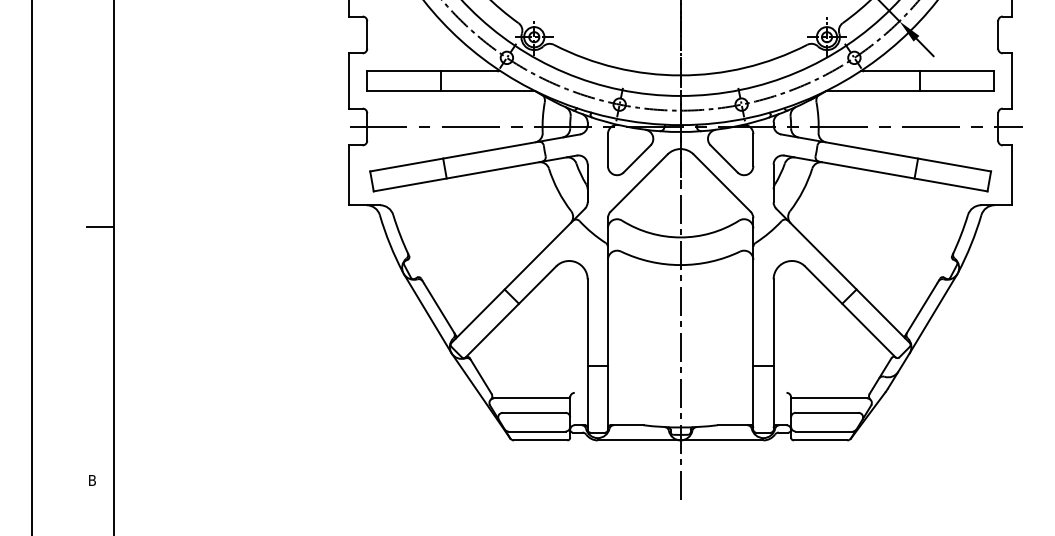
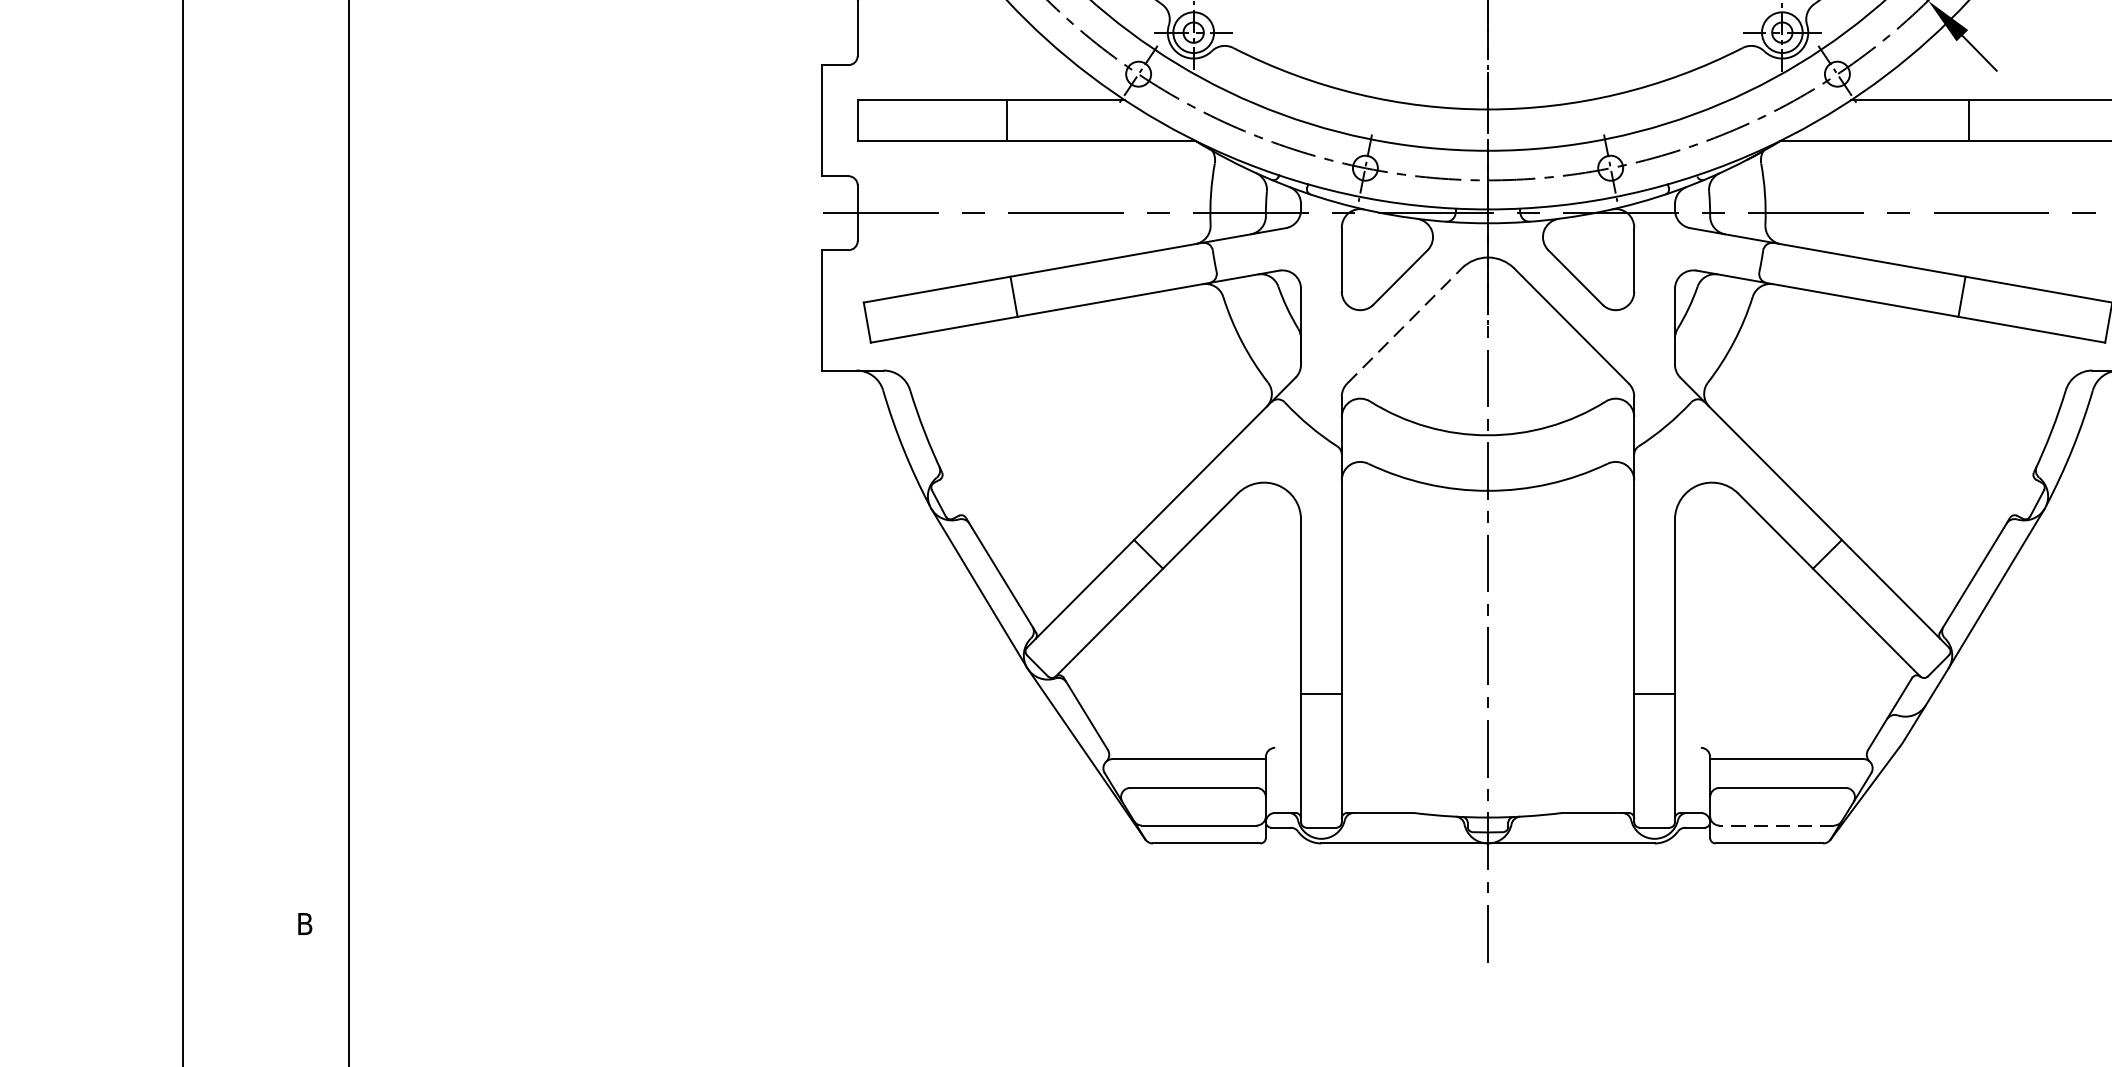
line: (639, 182) -> (1405, 324), solid -> dashed
line: (99, 226) -> (319, 413), removed
line: (824, 431) -> (1777, 825), solid -> dashed

